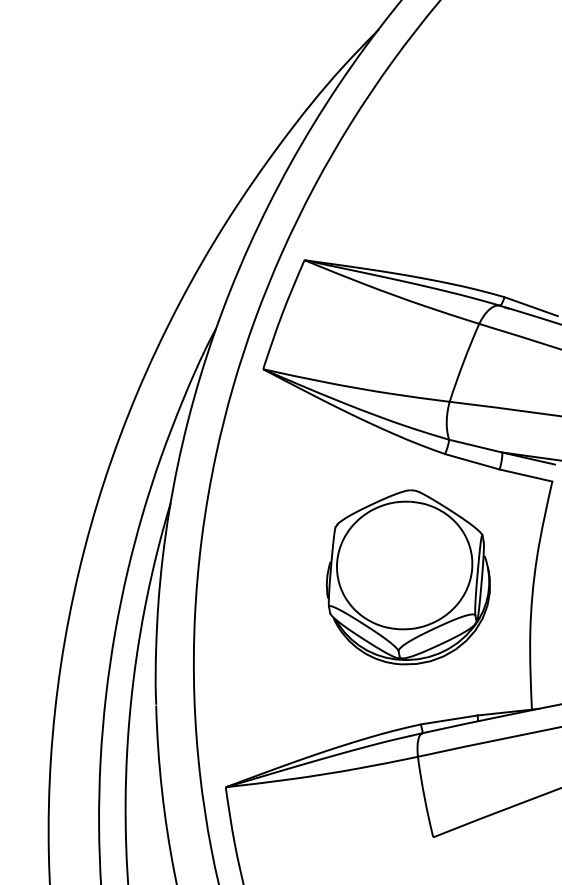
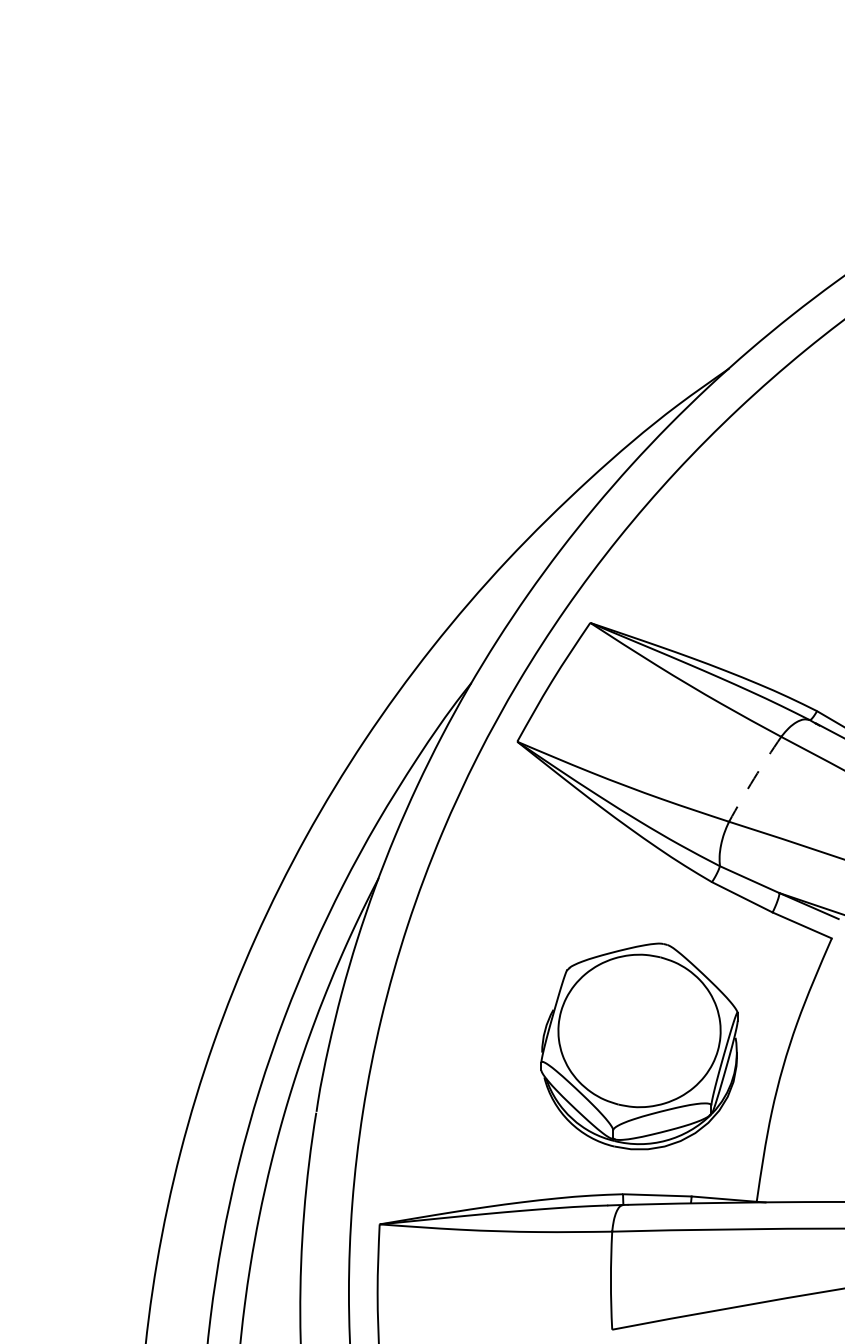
arc: (463, 362) -> (754, 778), solid -> dashed
part: (407, 578) -> (639, 1046), moved

